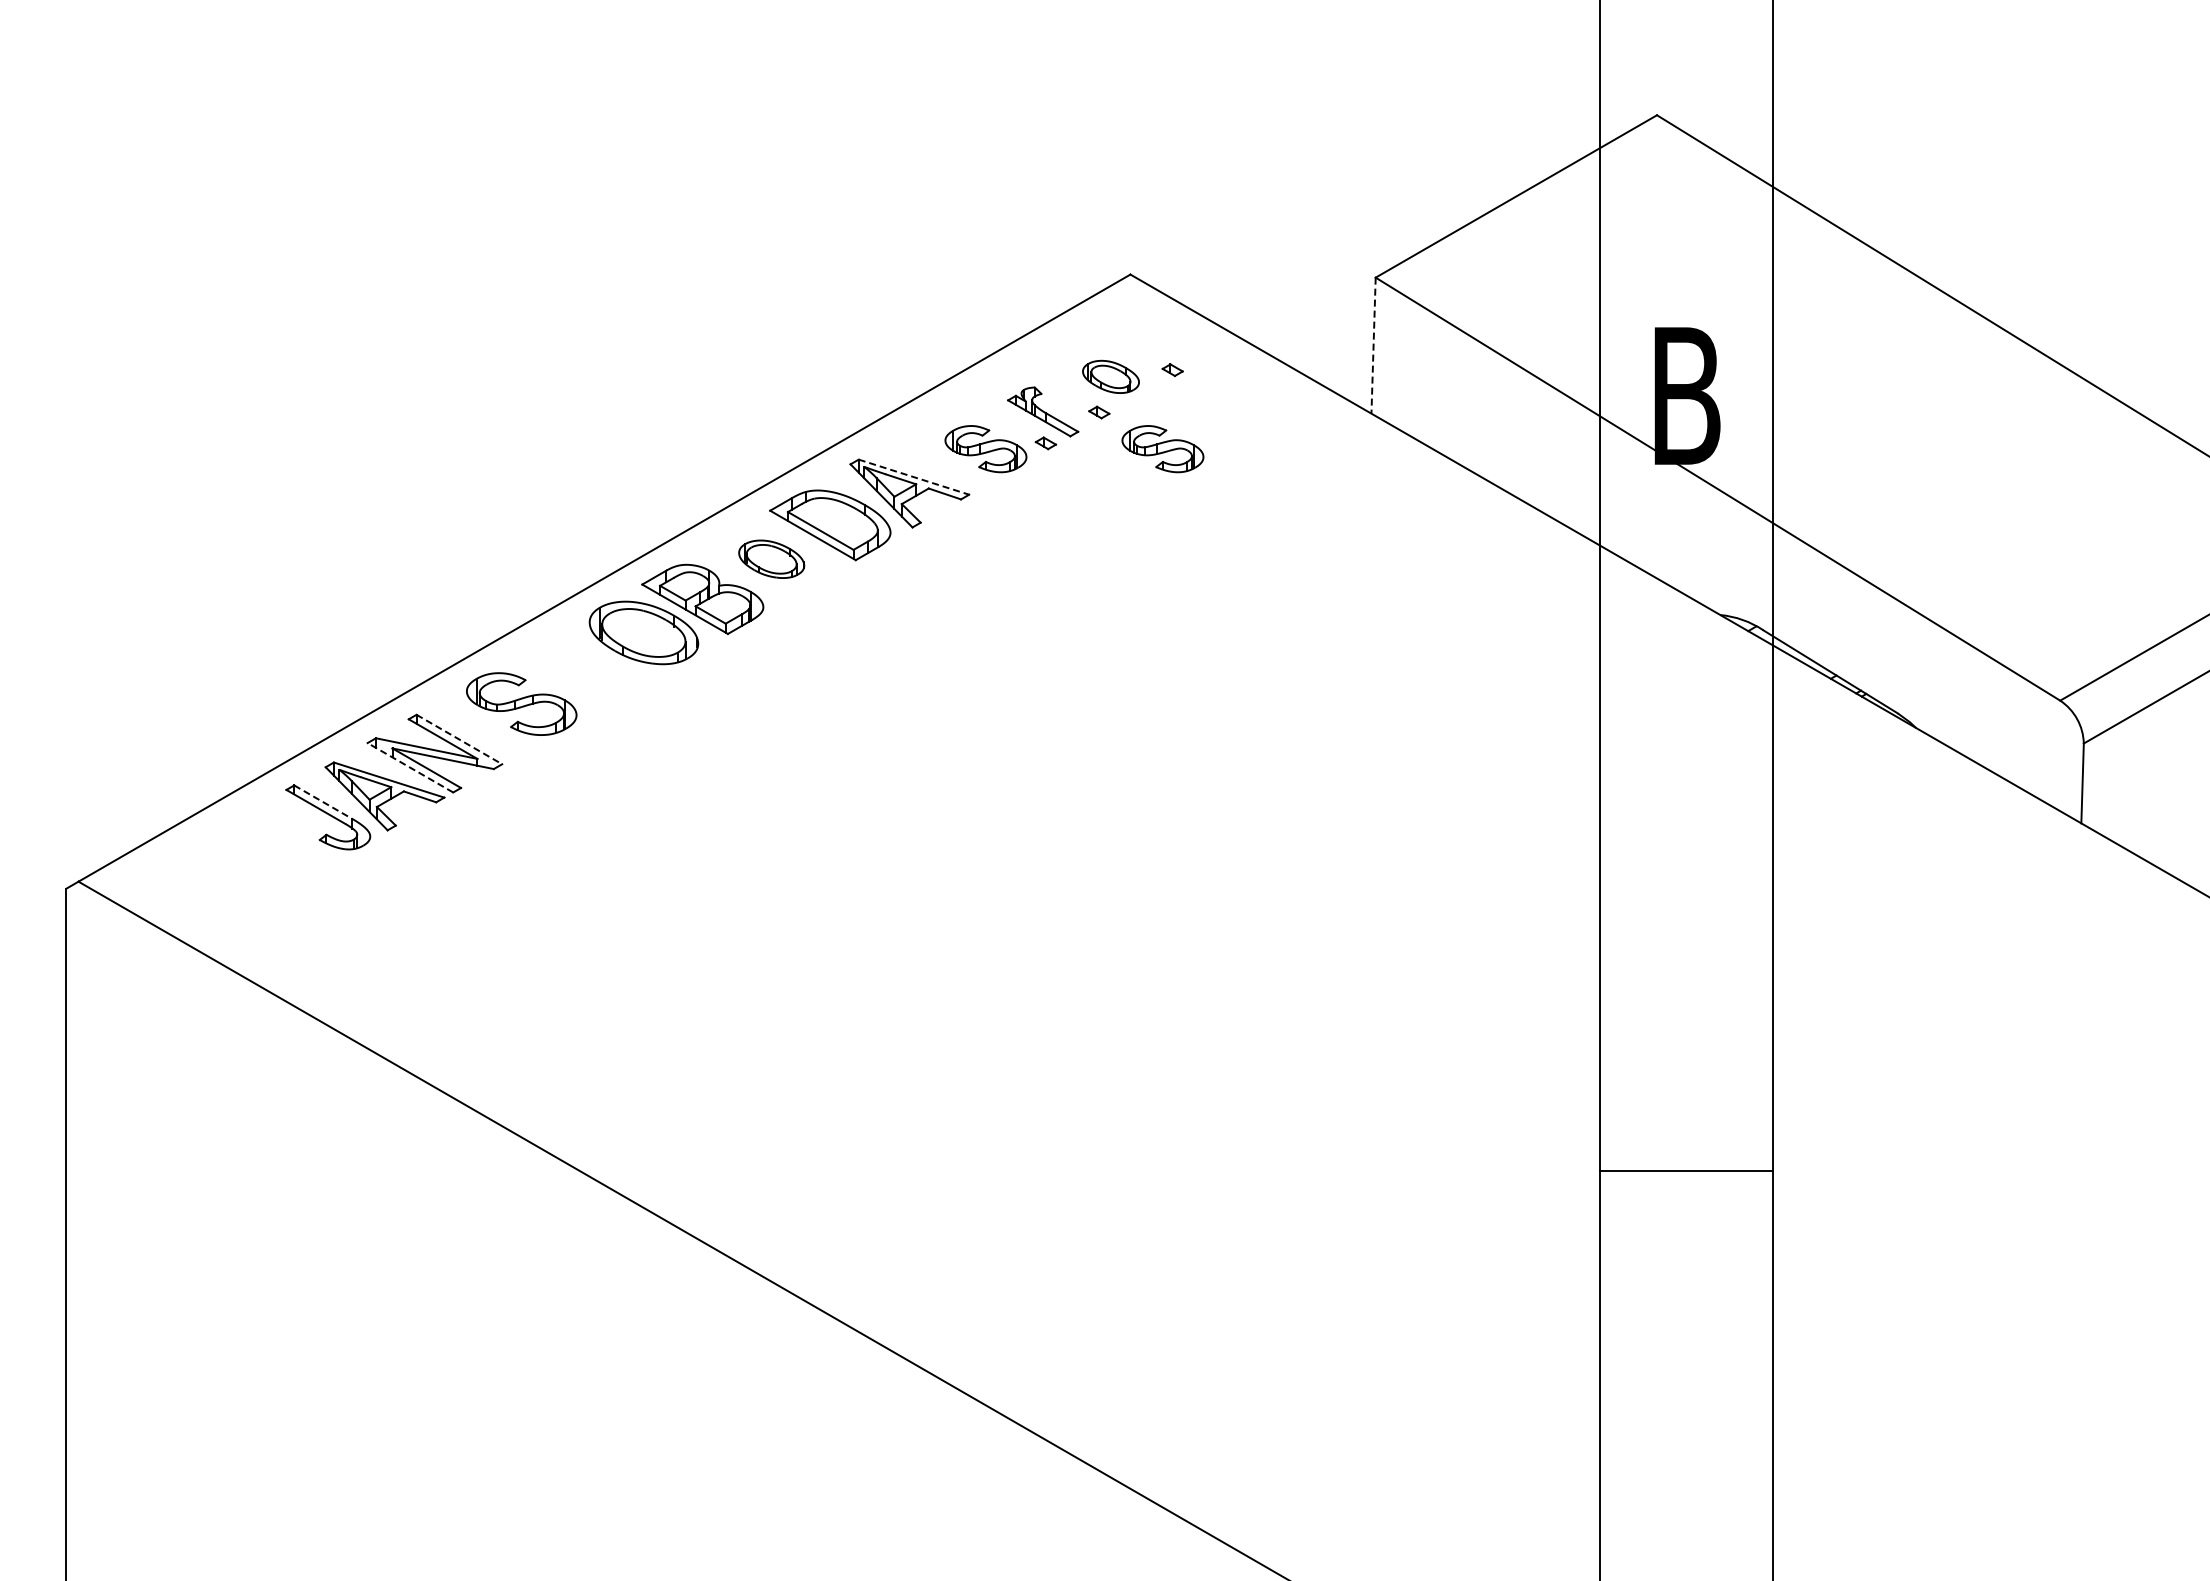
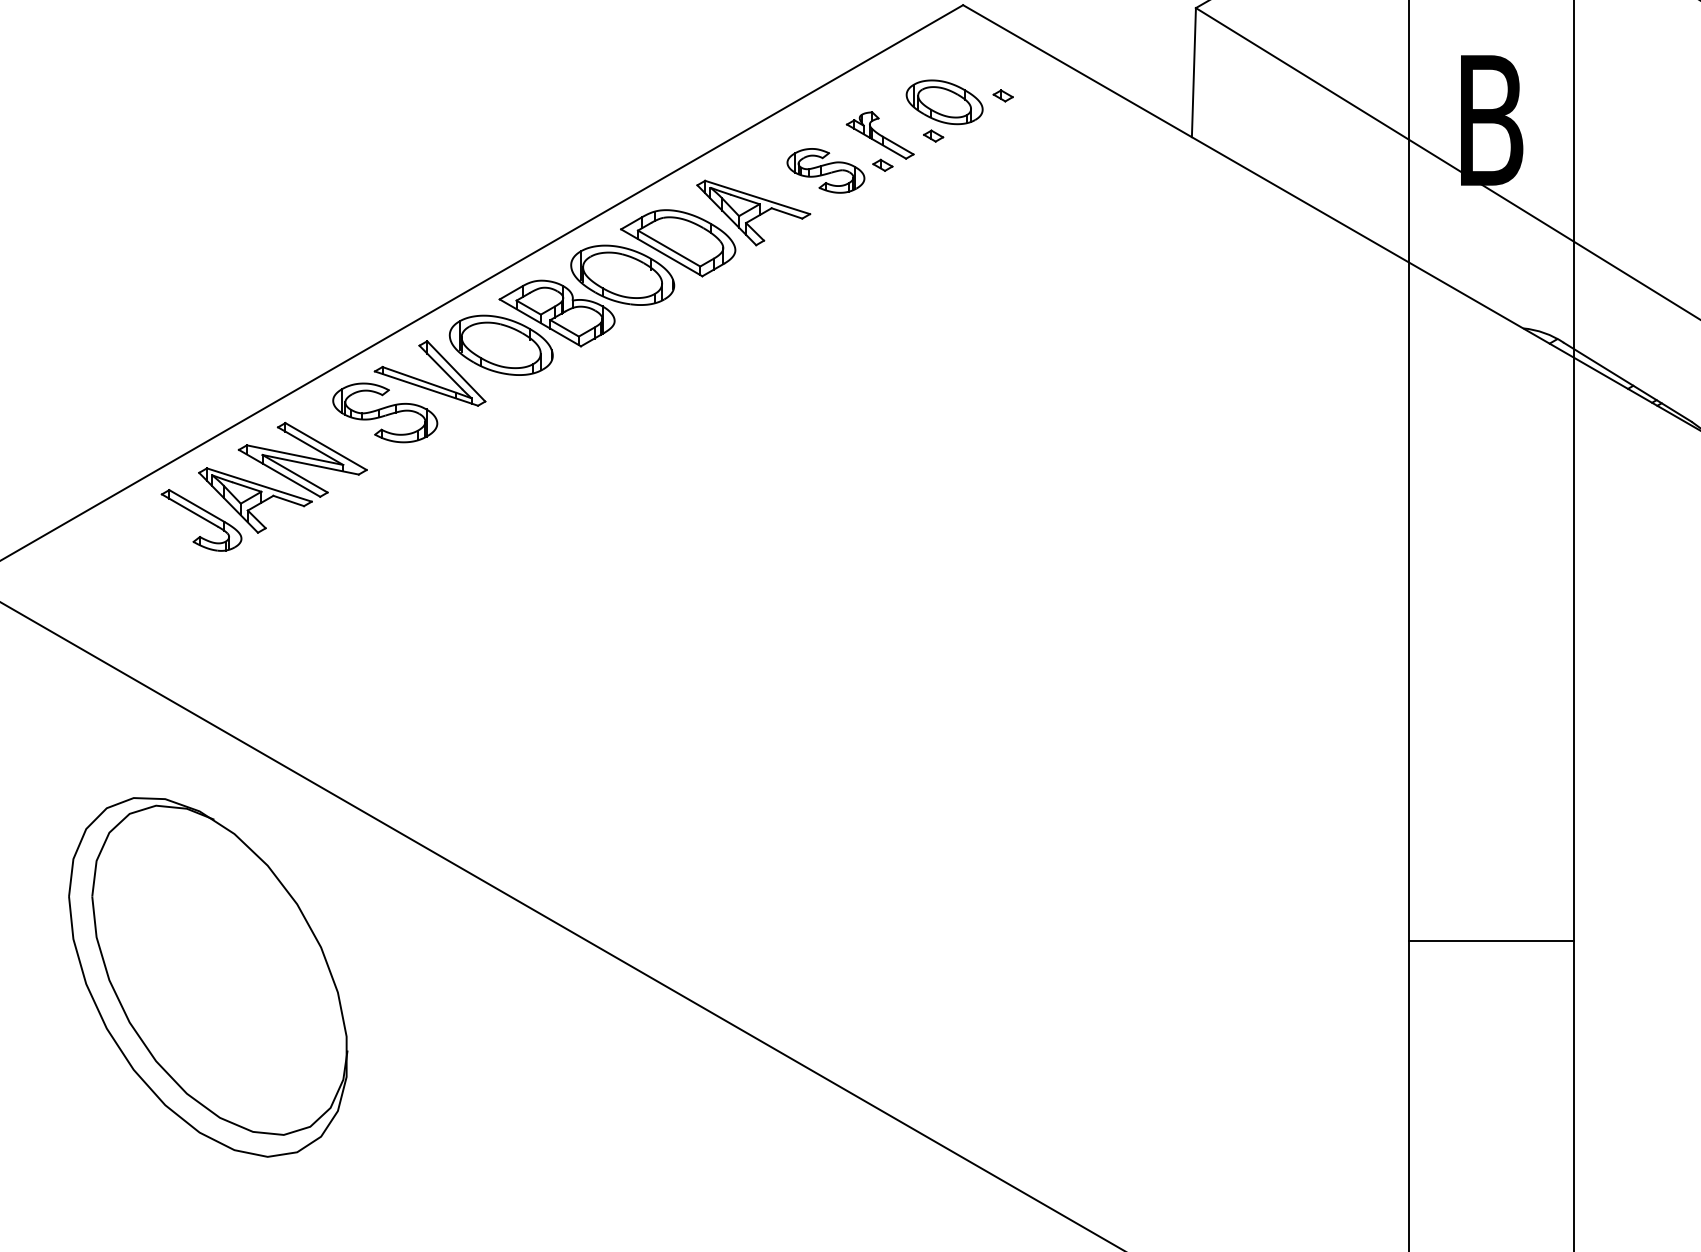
line: (1373, 346) -> (1193, 73), dashed -> solid
part: (1110, 376) -> (944, 101), size x1.43
part: (1162, 449) -> (993, 171), removed
line: (914, 477) -> (758, 197), dashed -> solid
part: (771, 559) -> (622, 275), size x1.67
part: (564, 670) -> (425, 381), added
line: (459, 739) -> (326, 446), dashed -> solid
line: (410, 767) -> (279, 473), dashed -> solid
line: (323, 802) -> (197, 506), dashed -> solid
line: (1686, 1171) -> (1490, 941), moved
part: (334, 1298) -> (207, 977), added

